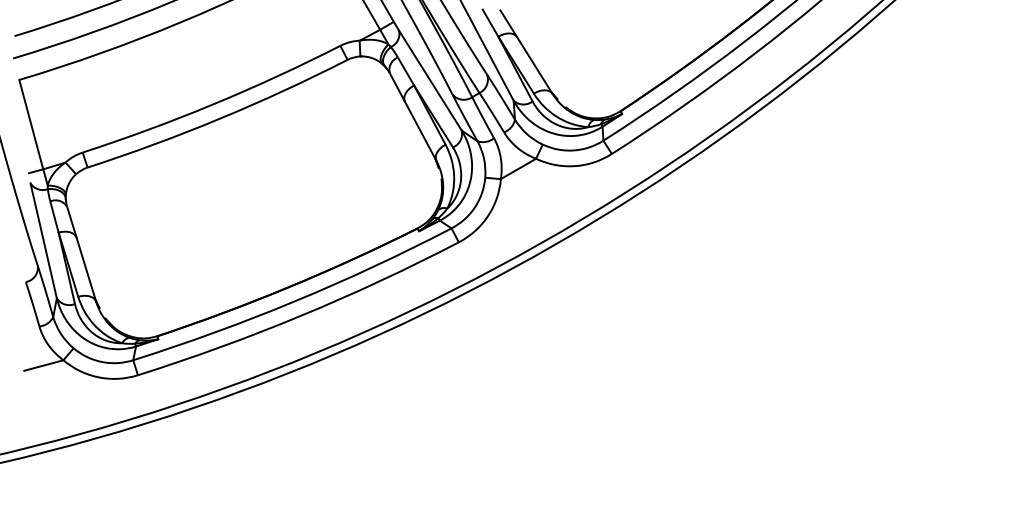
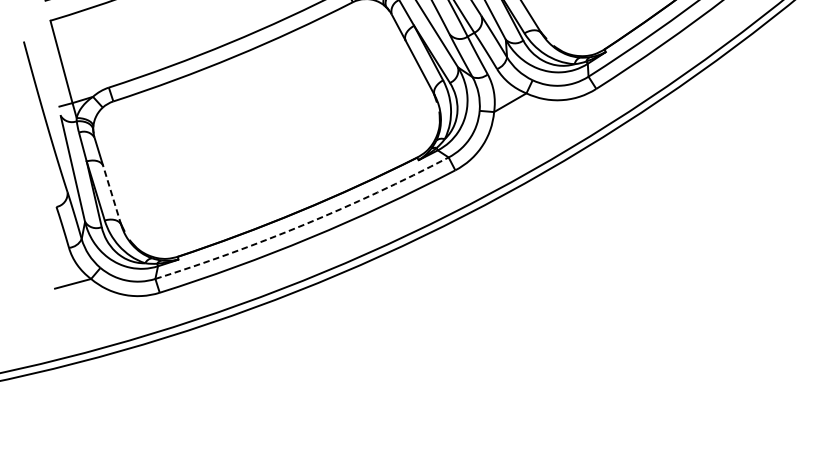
line: (86, 269) -> (112, 195), solid -> dashed
arc: (295, 301) -> (304, 224), solid -> dashed

